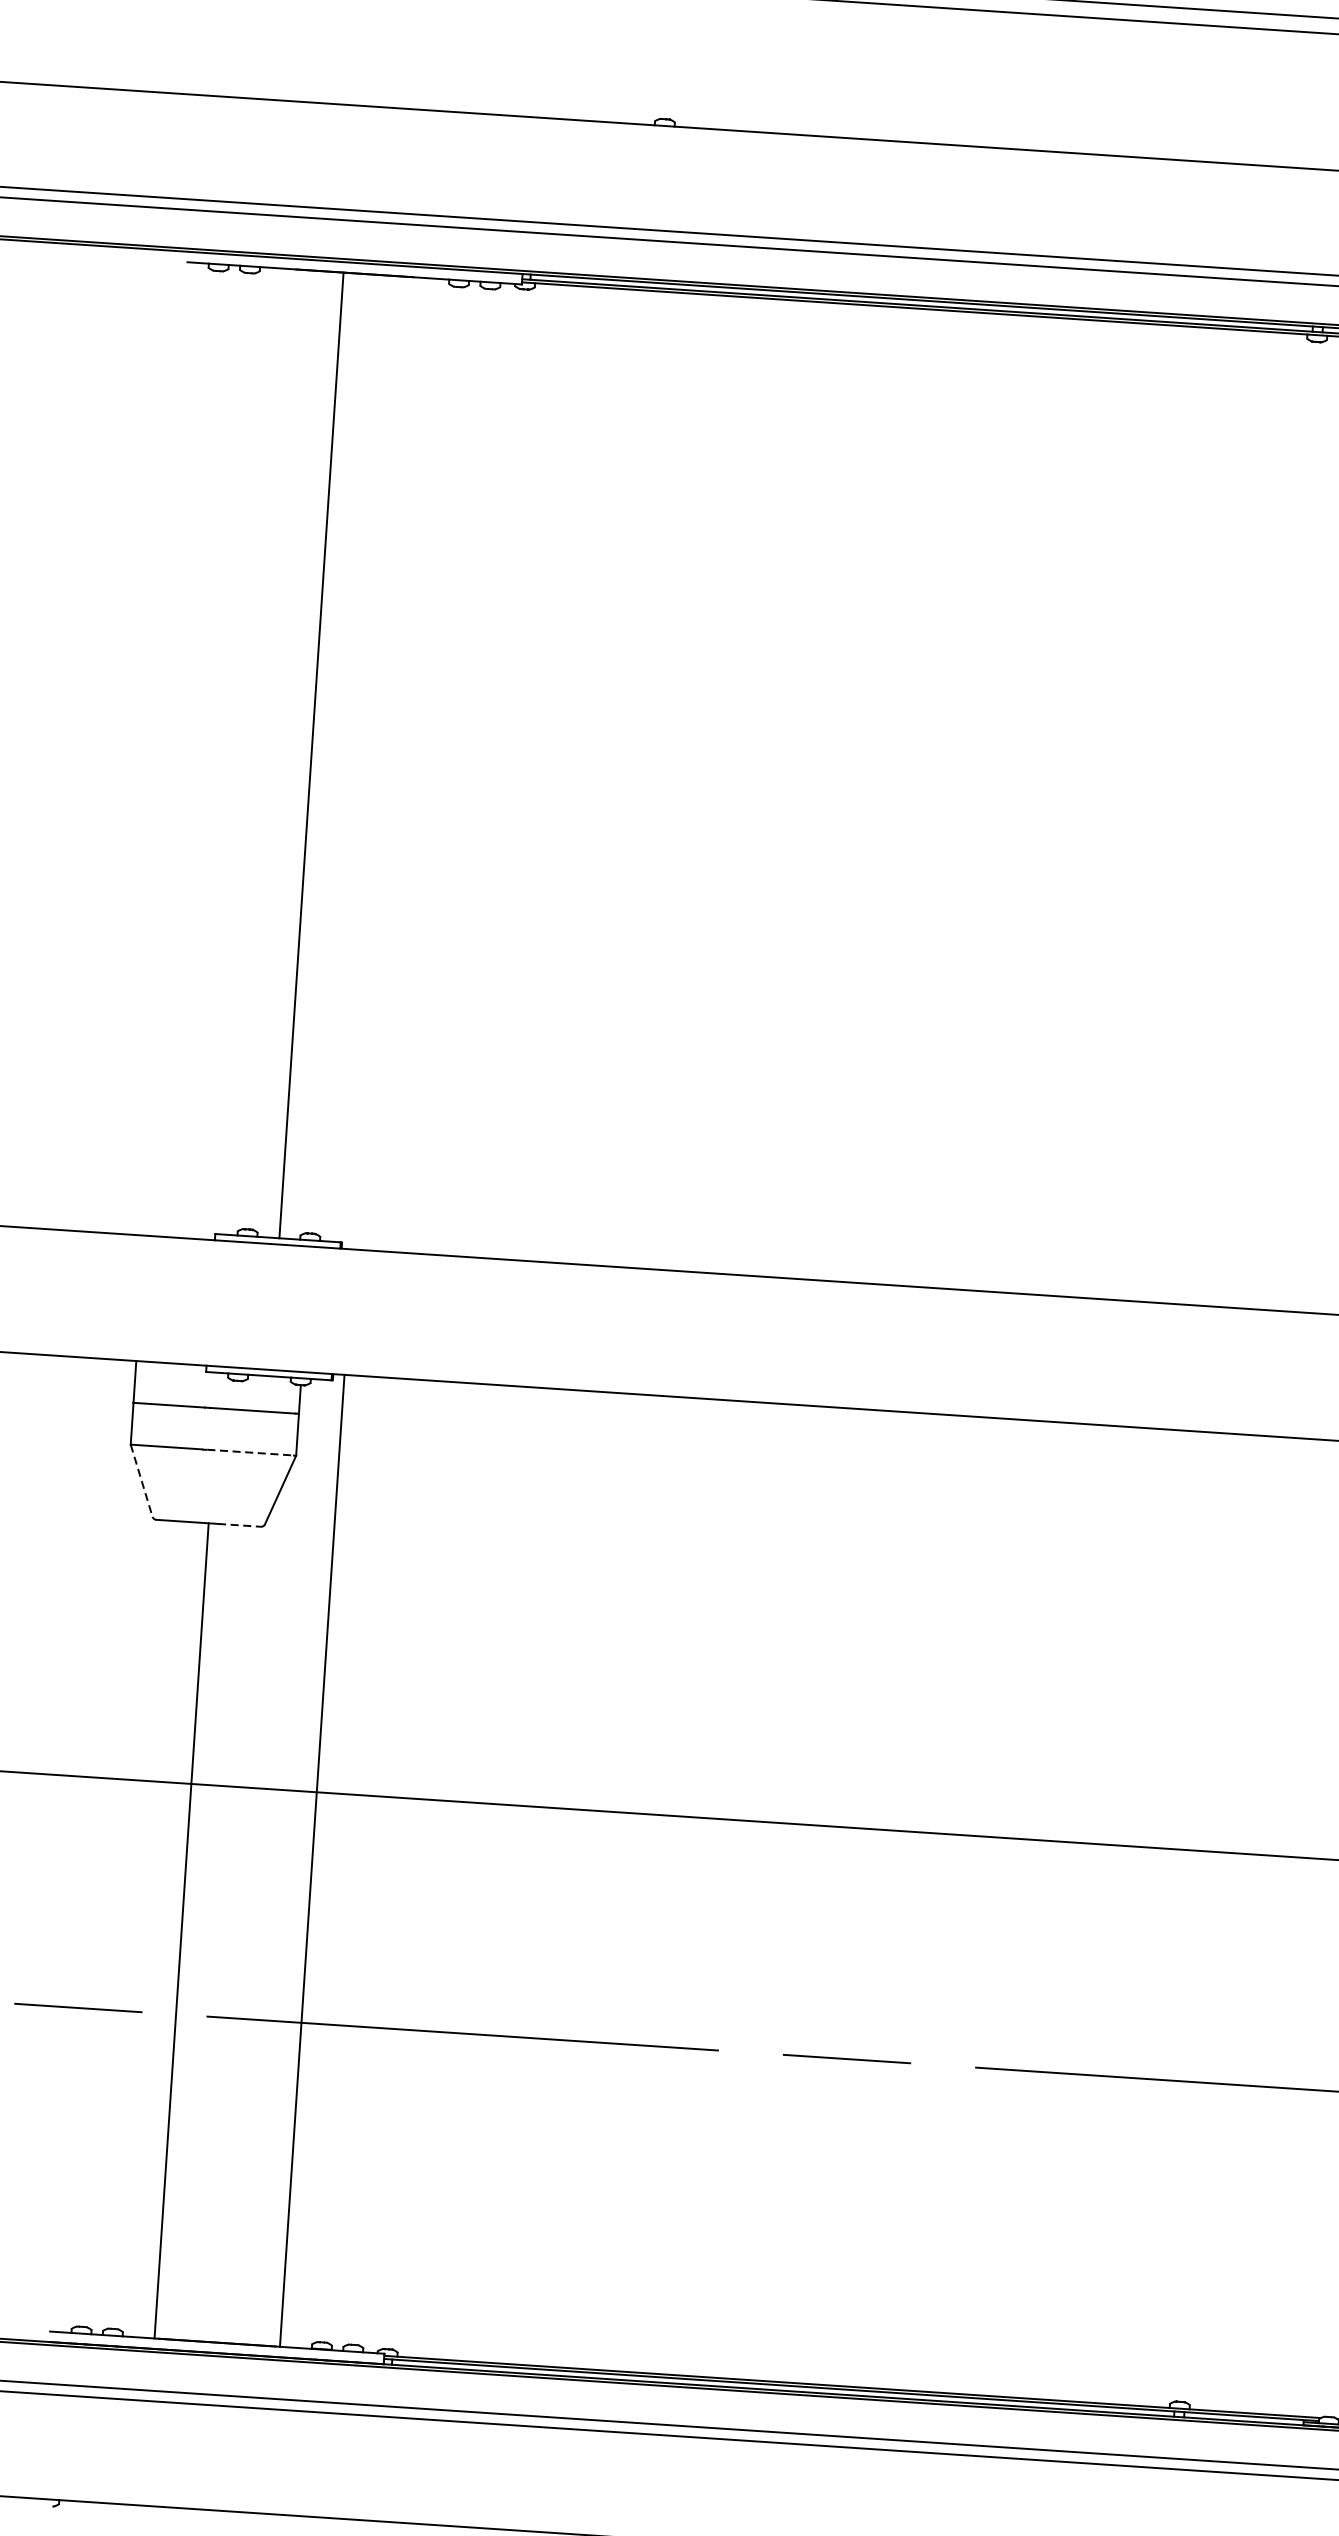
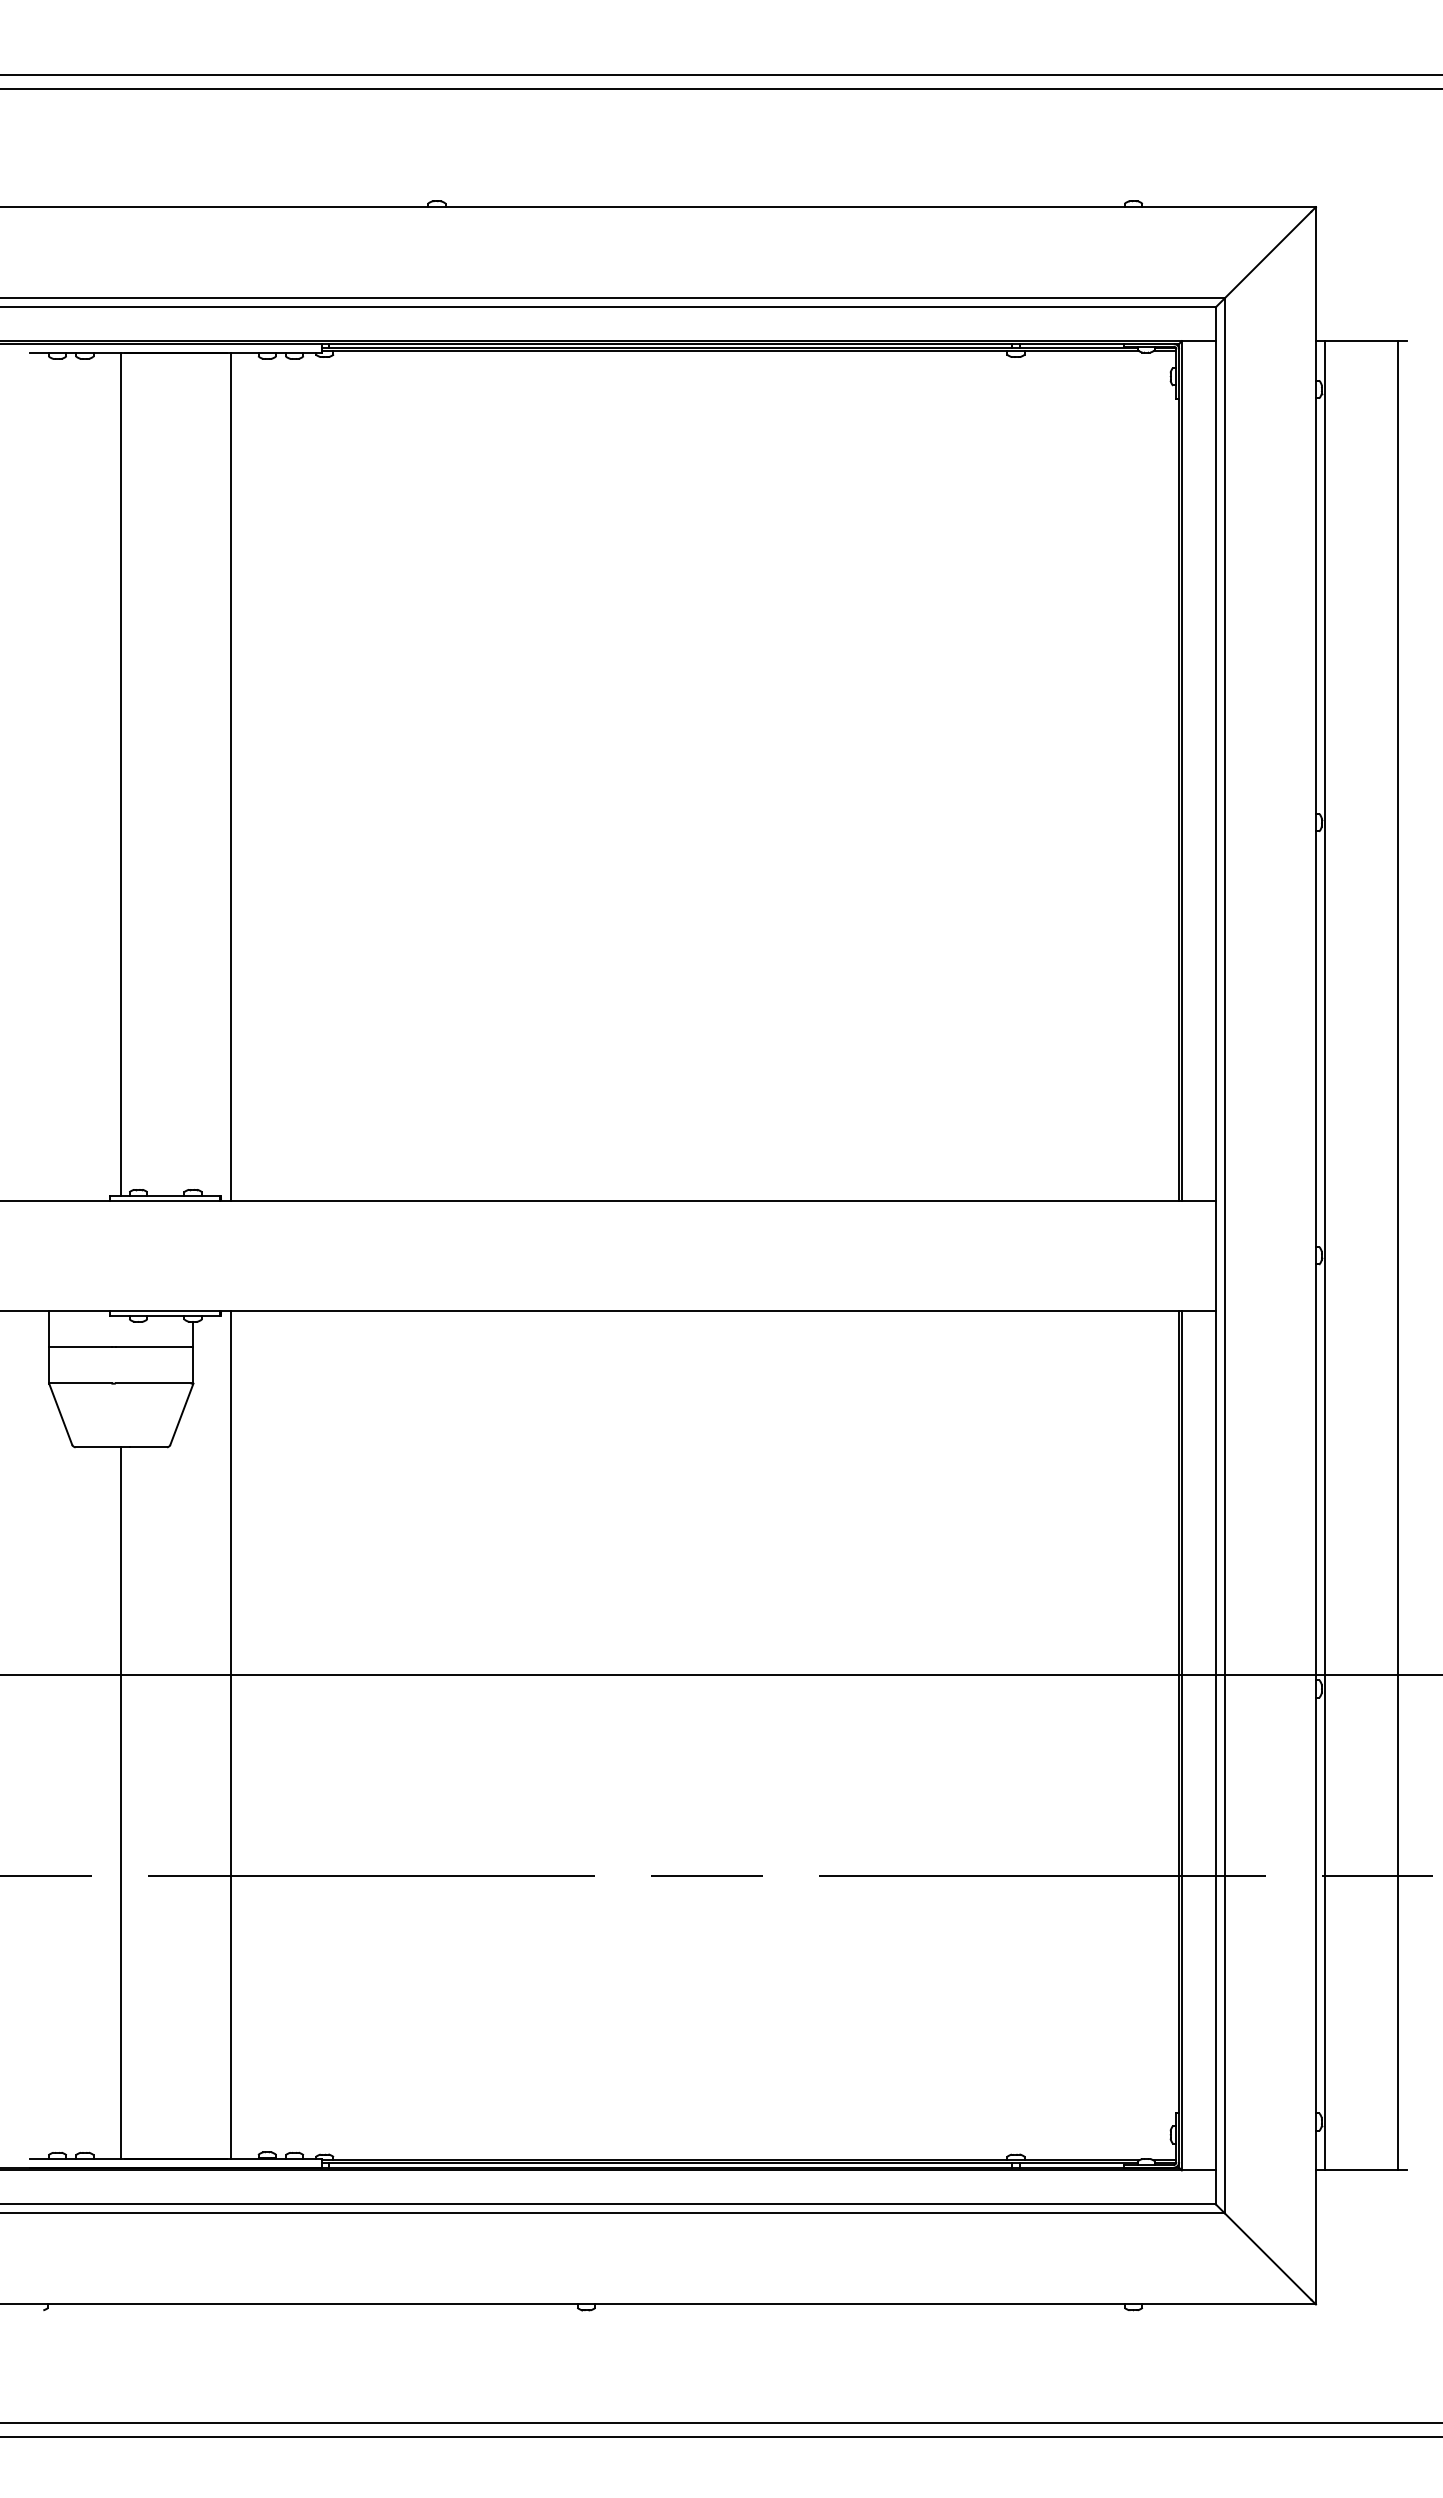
line: (311, 755) -> (121, 774), moved
line: (384, 763) -> (230, 777), added
line: (250, 1452) -> (153, 1383), dashed -> solid
line: (141, 1481) -> (60, 1414), dashed -> solid
line: (239, 1525) -> (148, 1447), dashed -> solid

